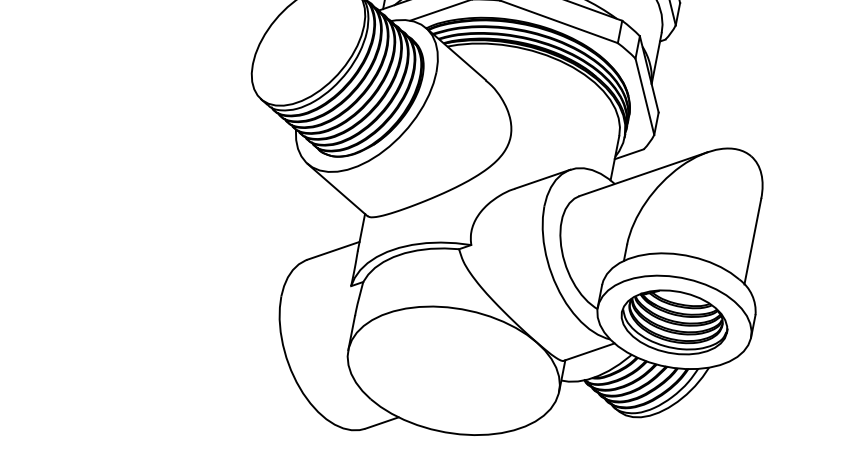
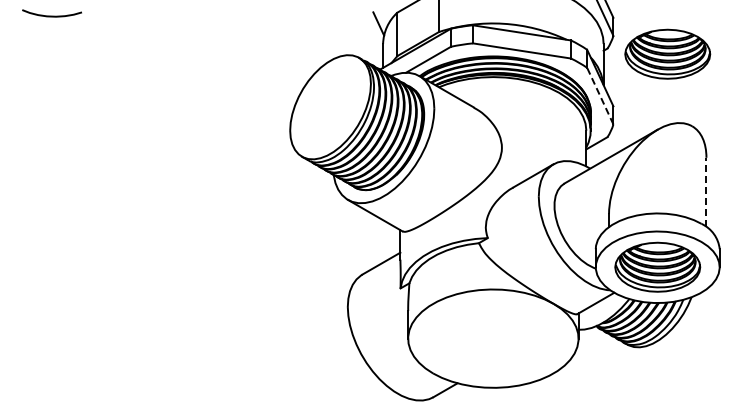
part: (738, 60) -> (667, 53), added
line: (645, 96) -> (600, 95), solid -> dashed
line: (752, 241) -> (706, 192), solid -> dashed

